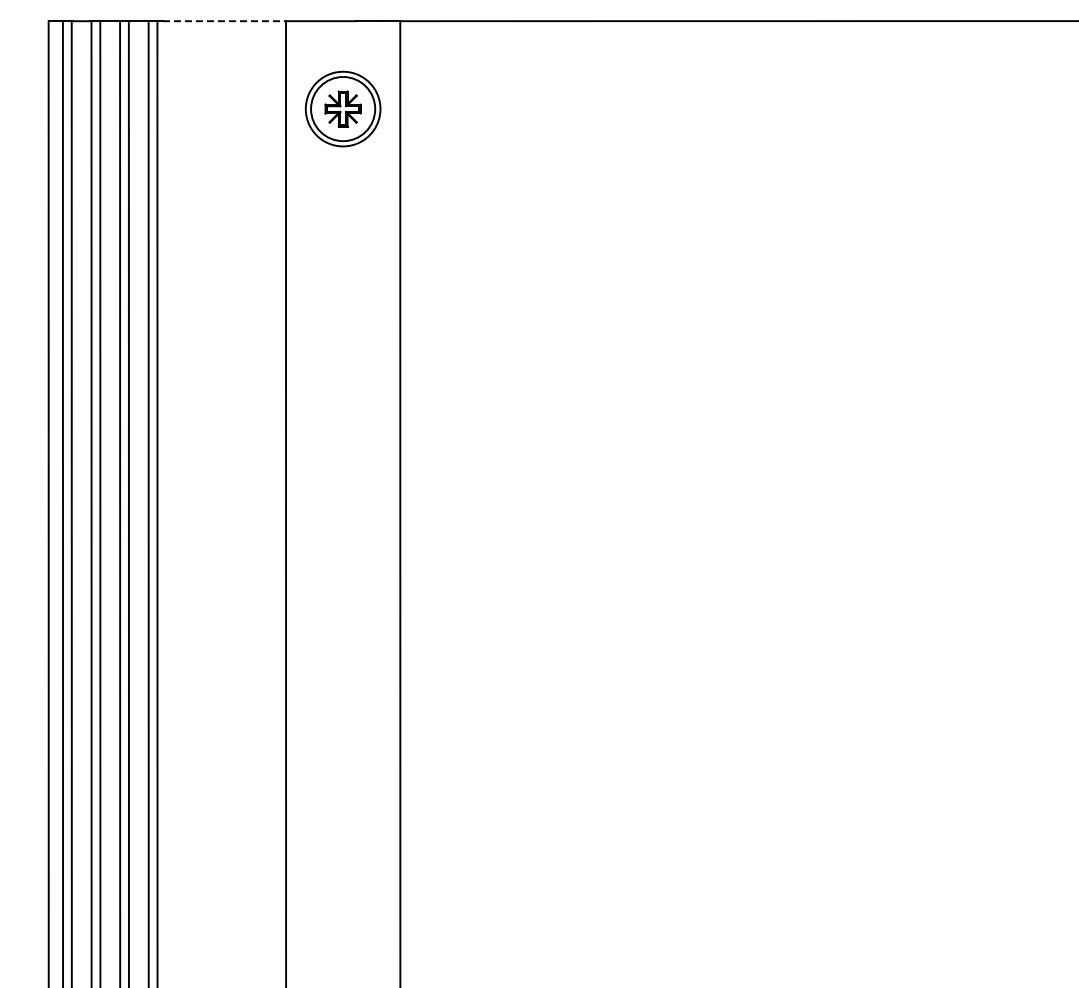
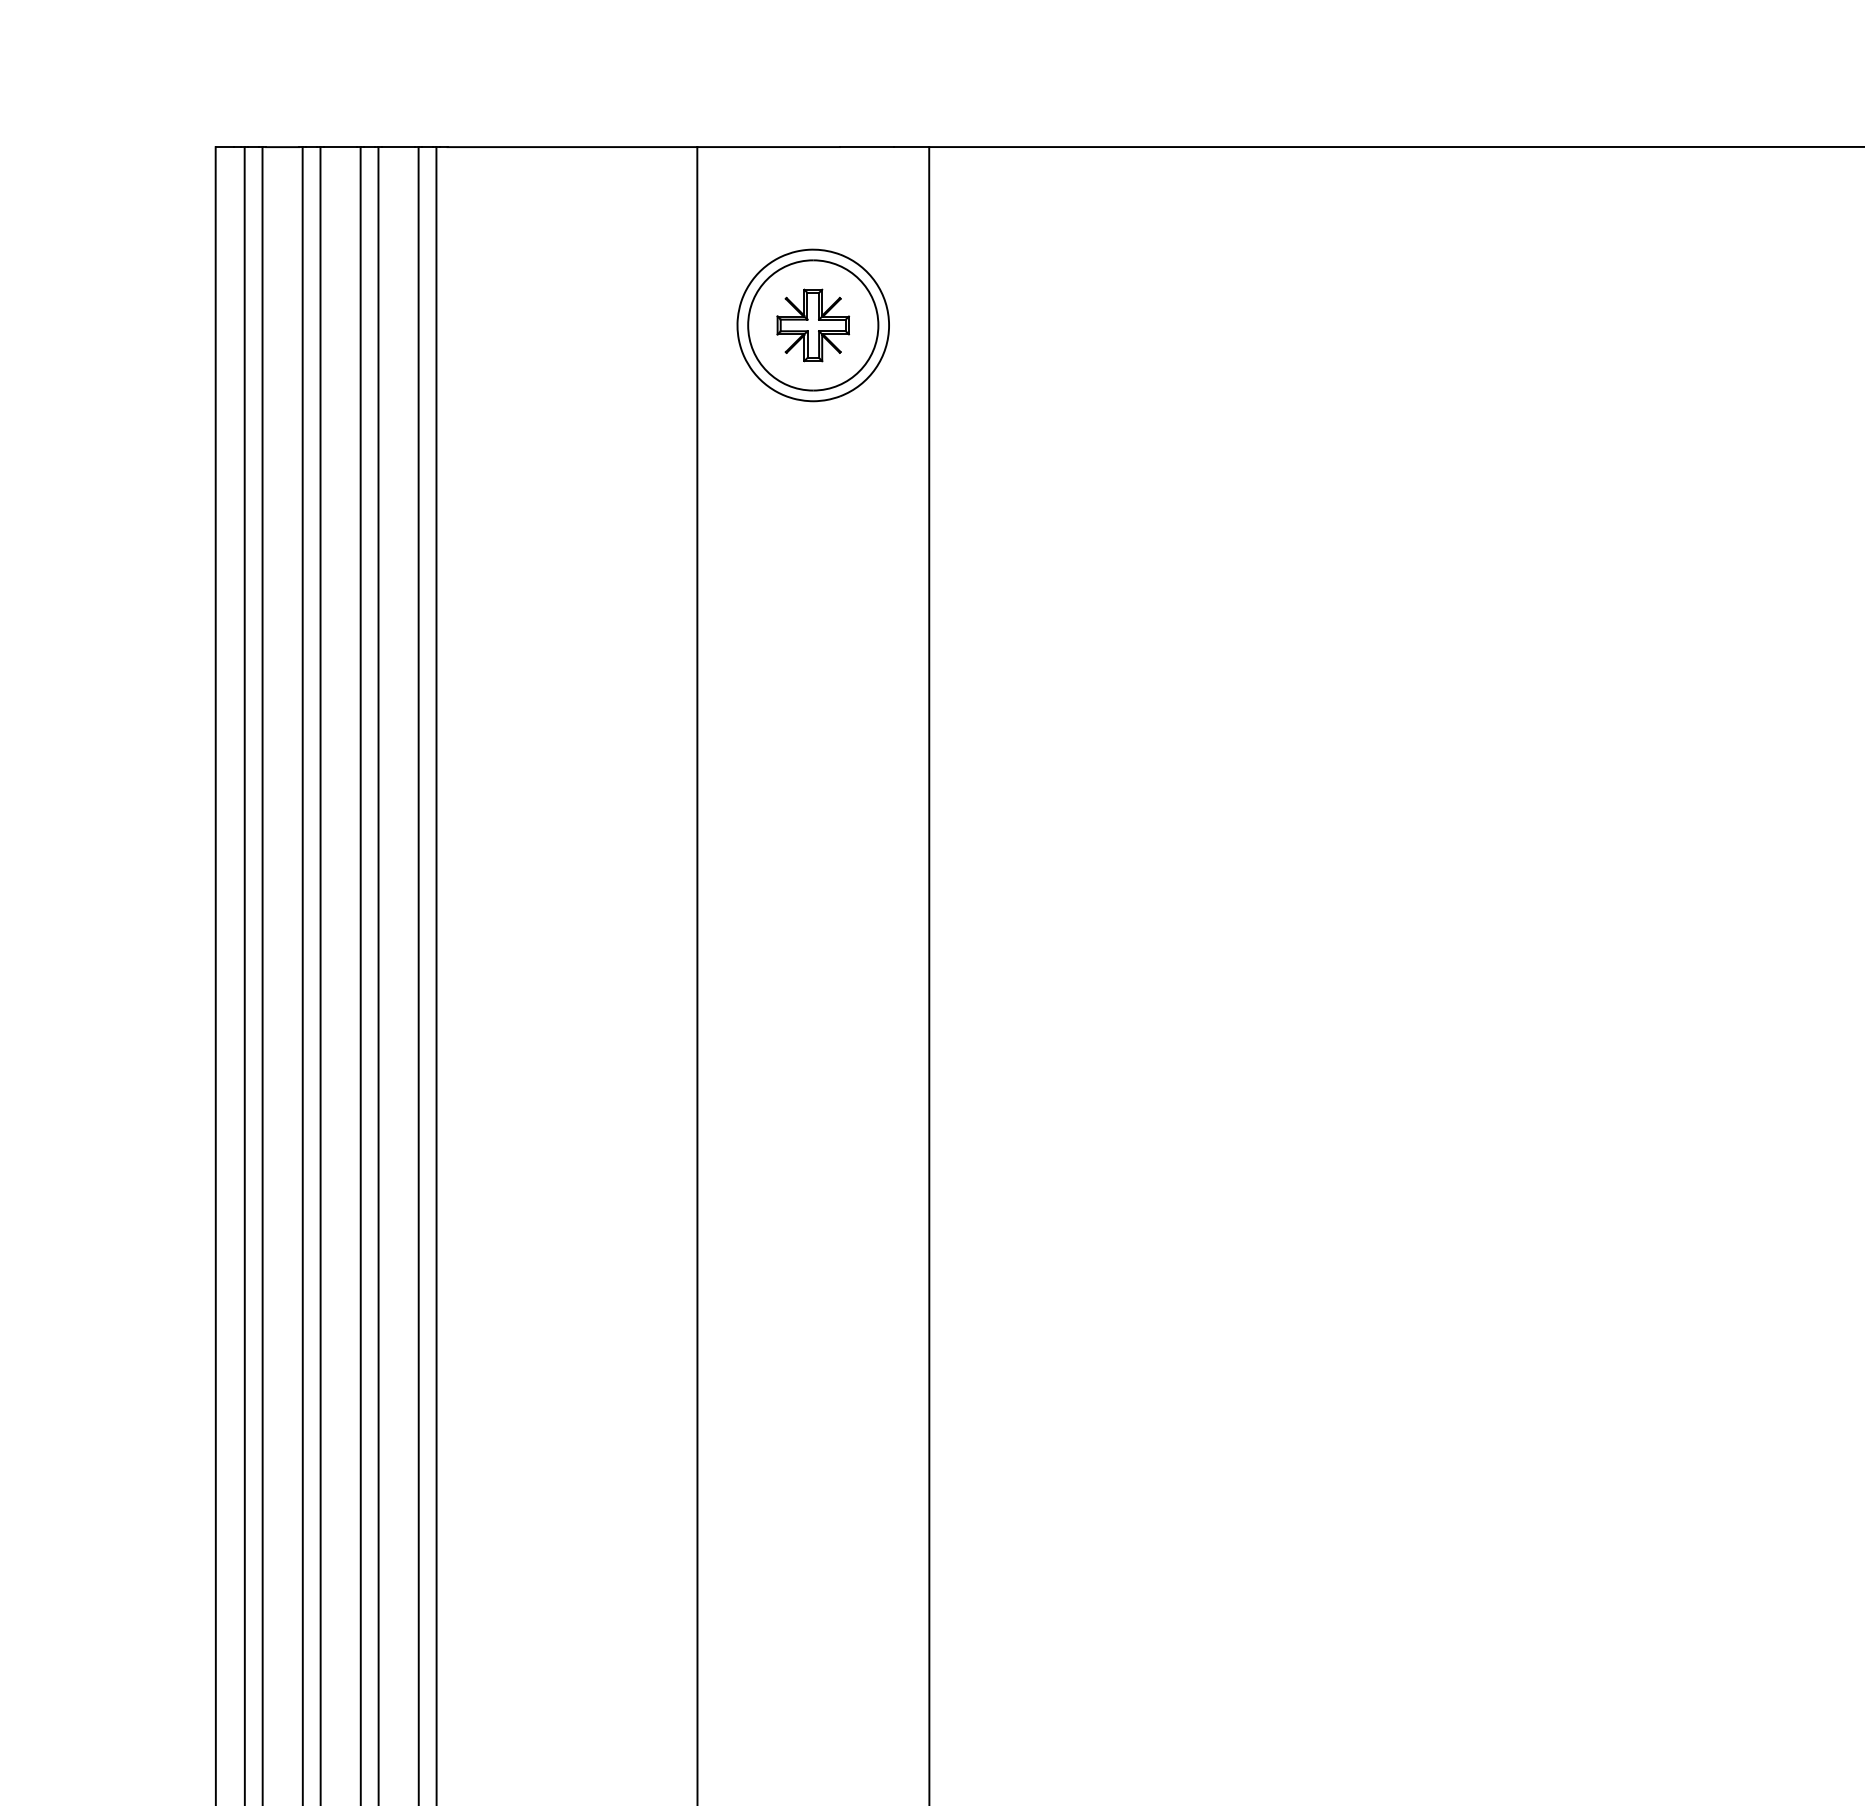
line: (224, 21) -> (572, 147), dashed -> solid

